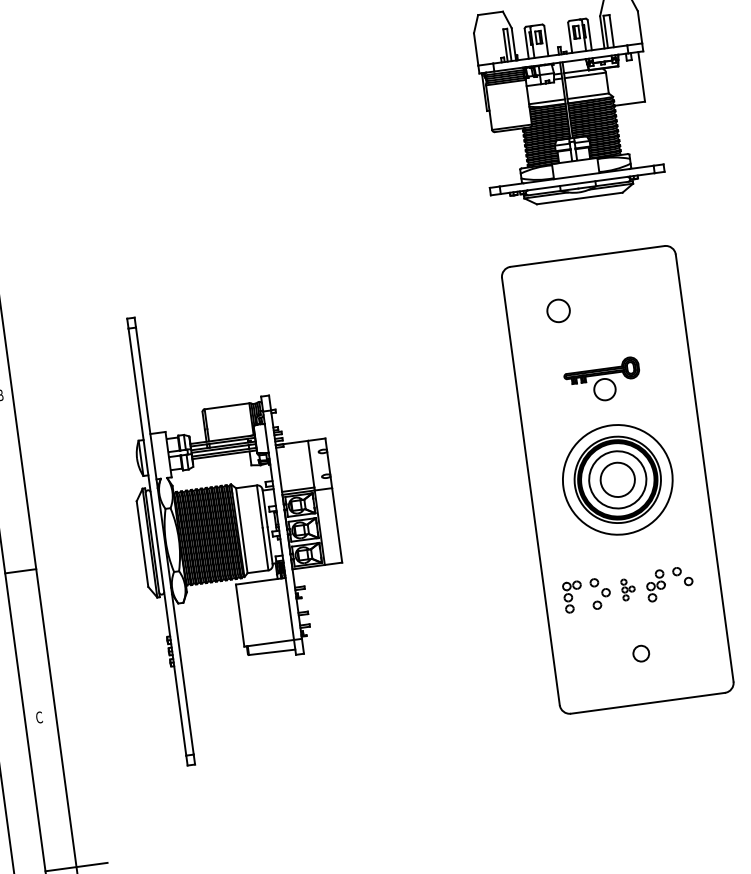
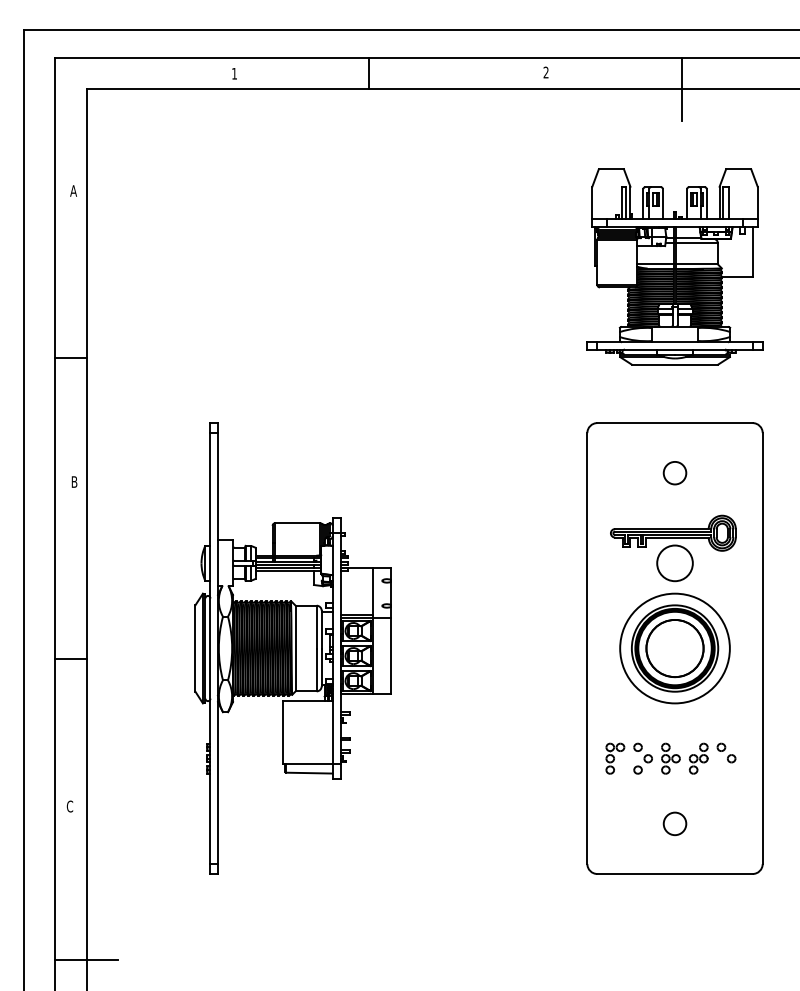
circle: (558, 311) -> (674, 473), moved
part: (602, 380) -> (673, 548), size x1.67
circle: (617, 479) -> (674, 648), size x1.67
part: (628, 589) -> (670, 758), size x1.43
circle: (640, 653) -> (674, 823), size x1.43

